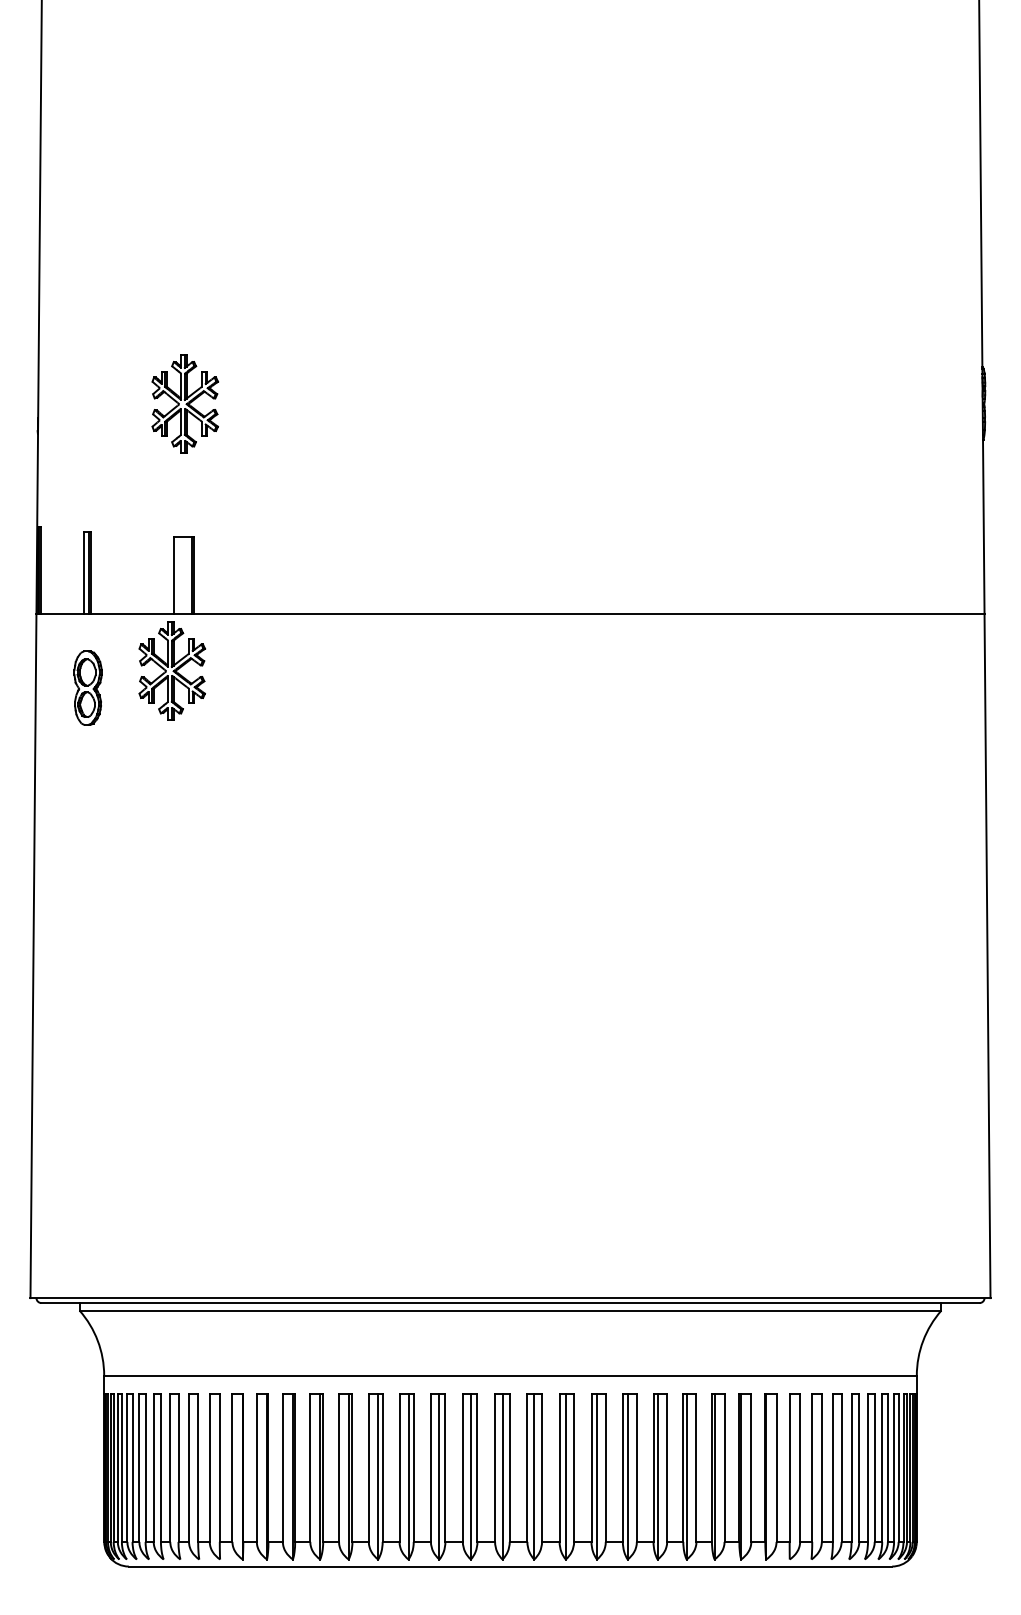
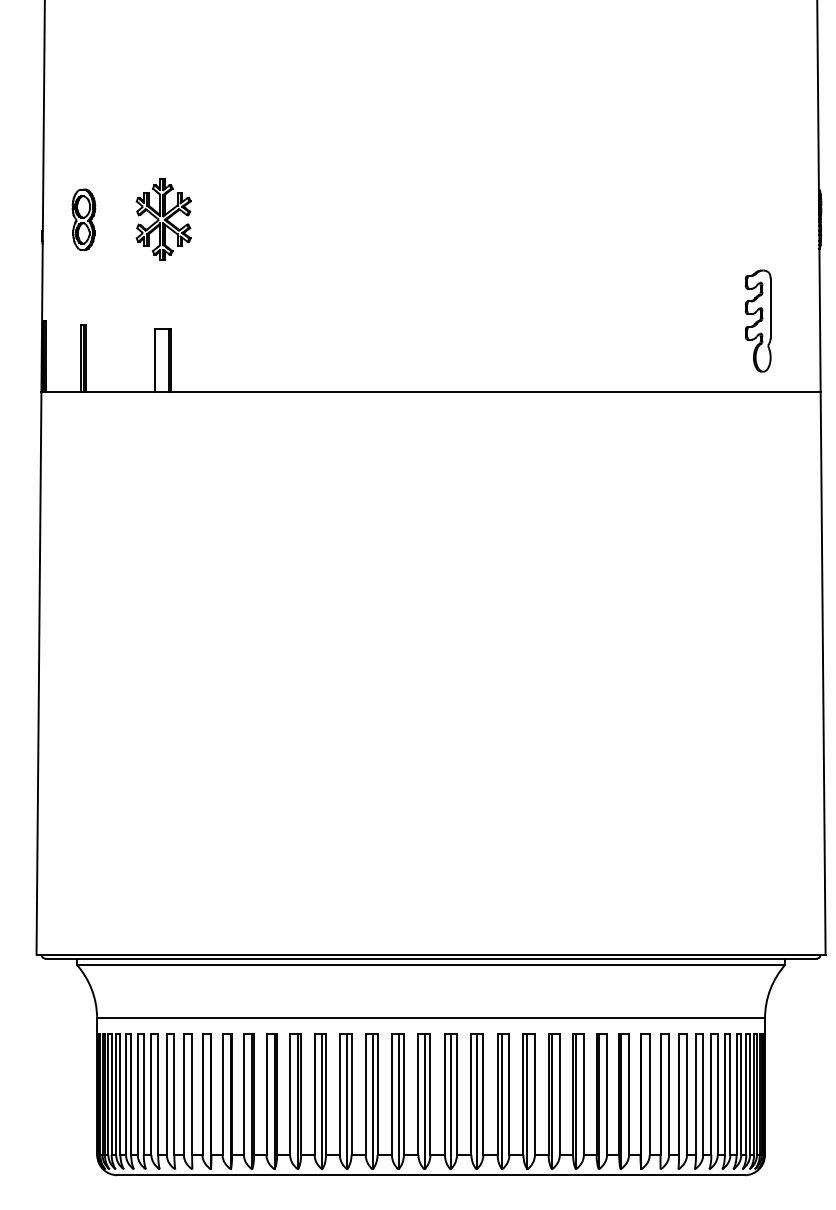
part: (908, 526) -> (758, 320), added
part: (171, 670) -> (152, 438), removed
part: (87, 687) -> (83, 219), moved

